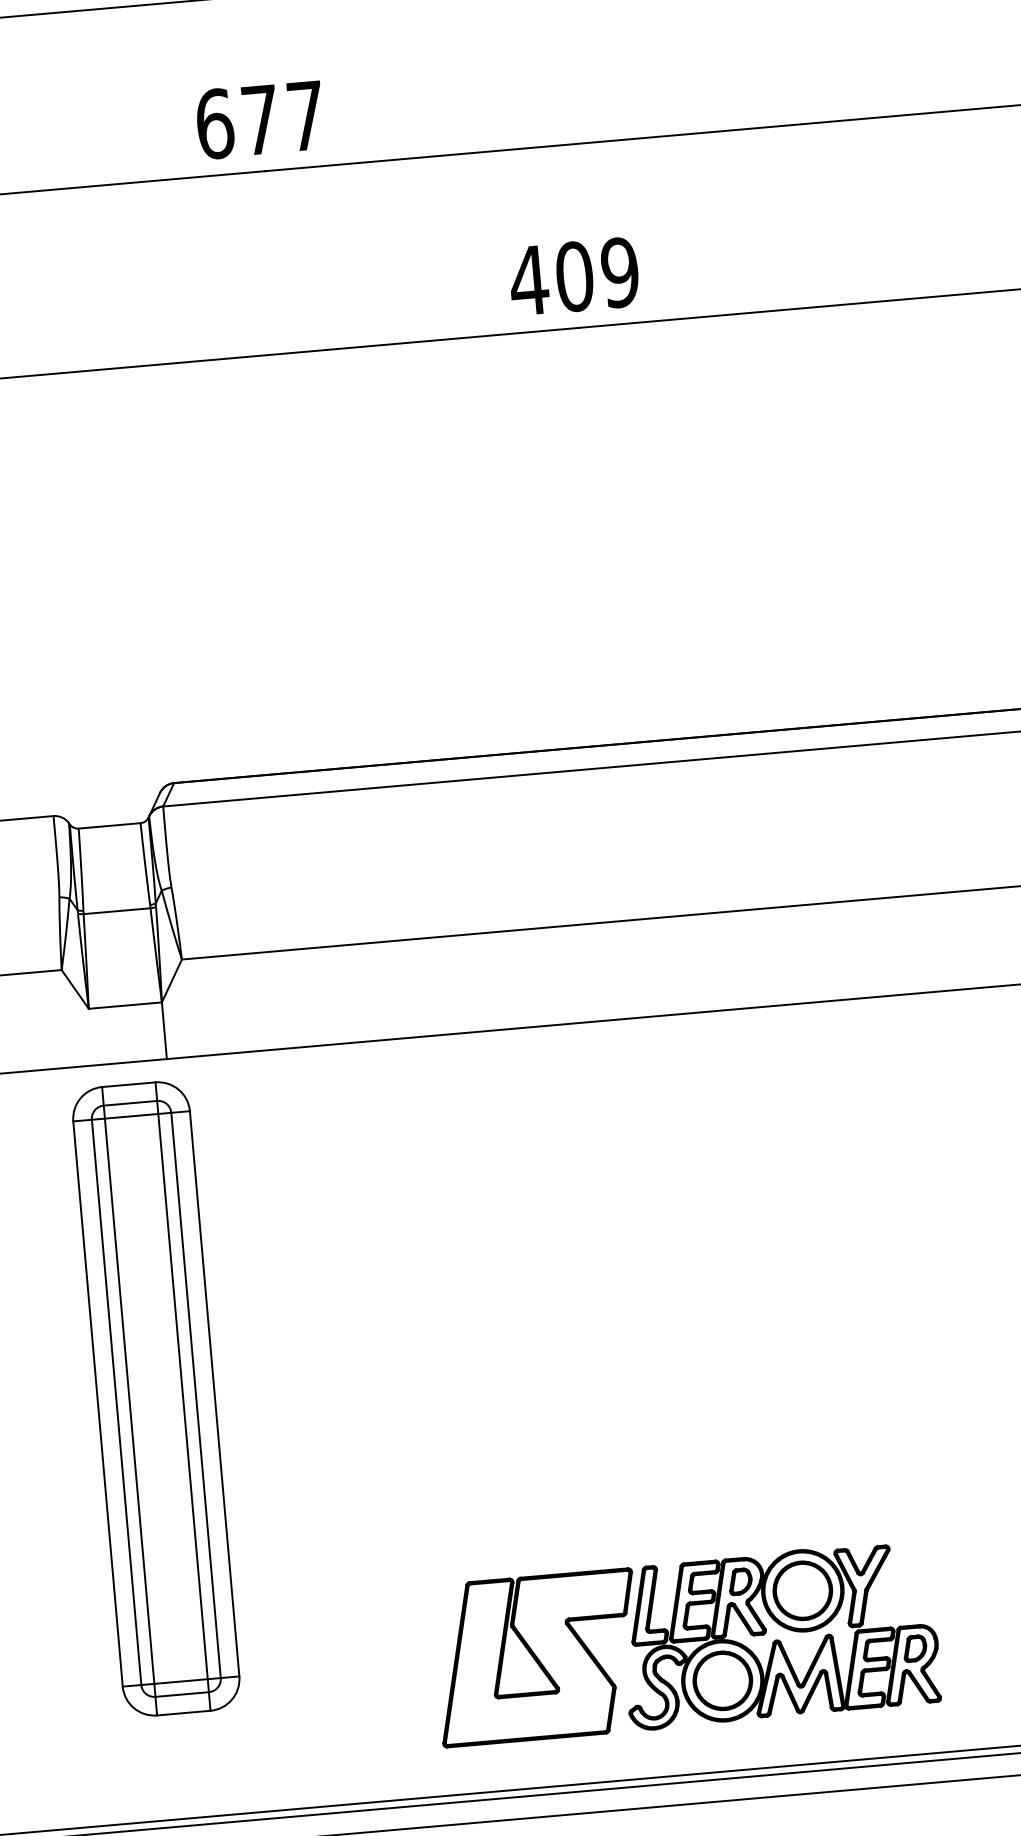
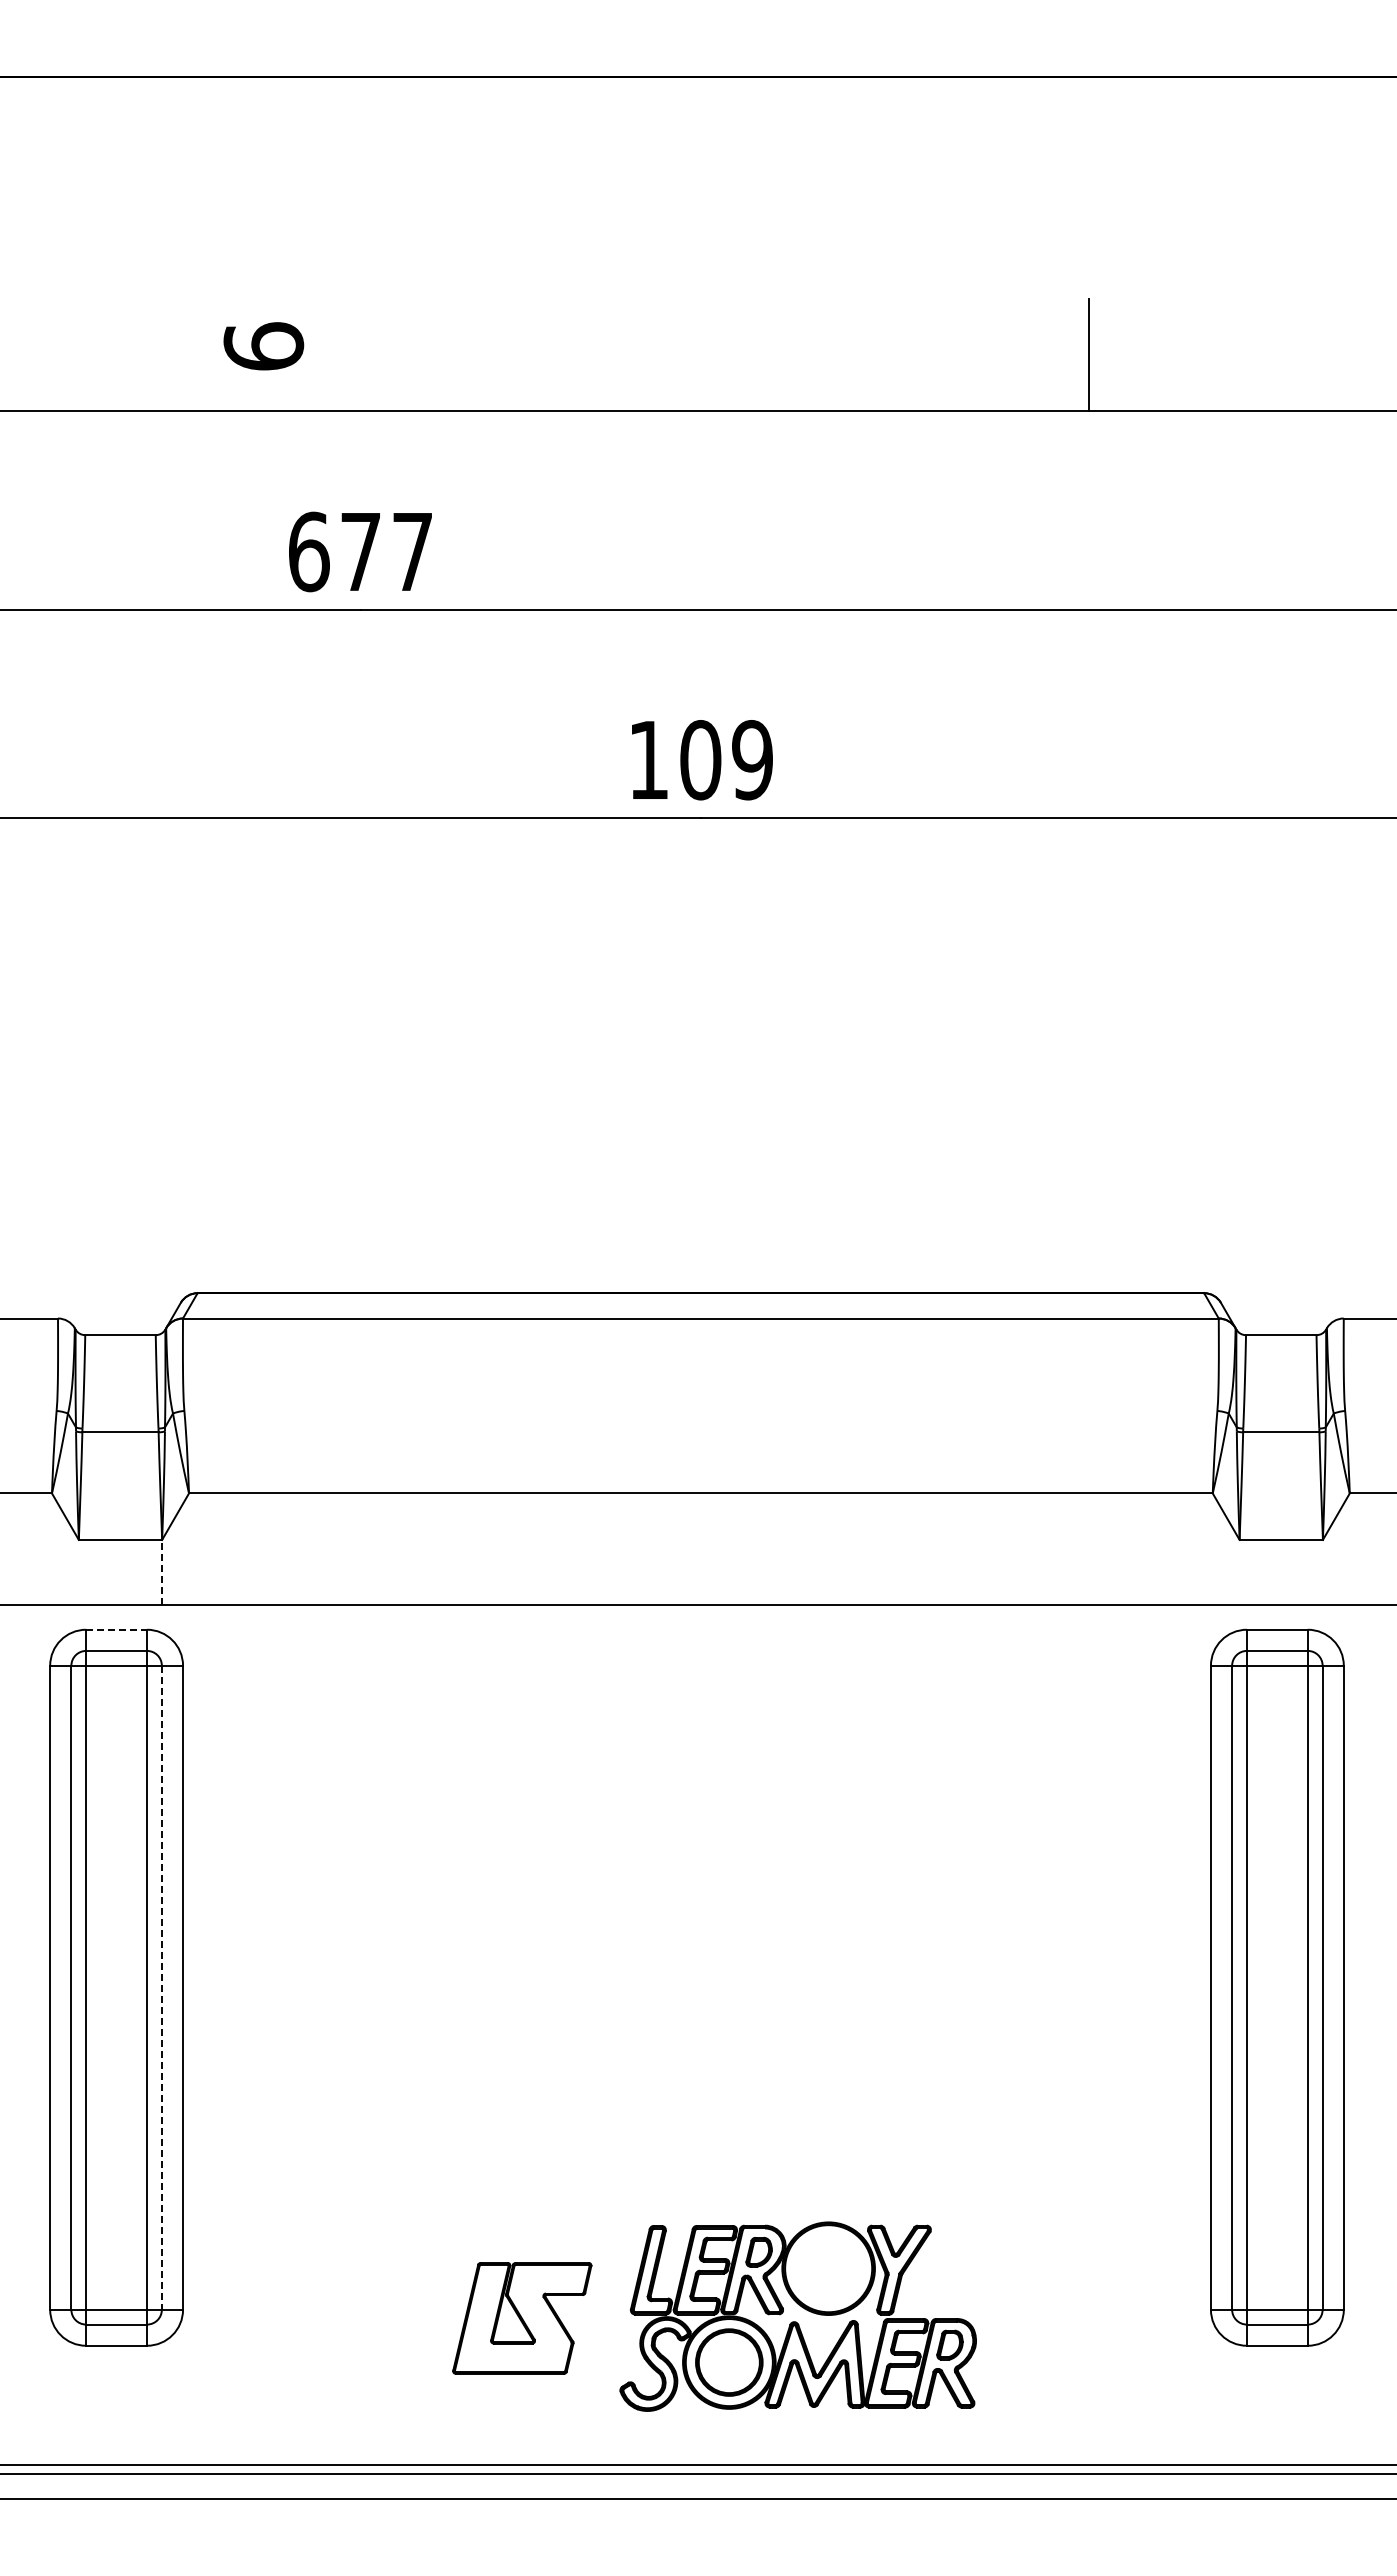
text: (528, 280) -> (648, 759), 409 -> 109
line: (164, 1030) -> (162, 1571), solid -> dashed
line: (129, 1084) -> (117, 1629), solid -> dashed
line: (195, 1396) -> (161, 1988), solid -> dashed
part: (802, 1590) -> (828, 2268), removed
part: (537, 1658) -> (522, 2318), size x0.6

